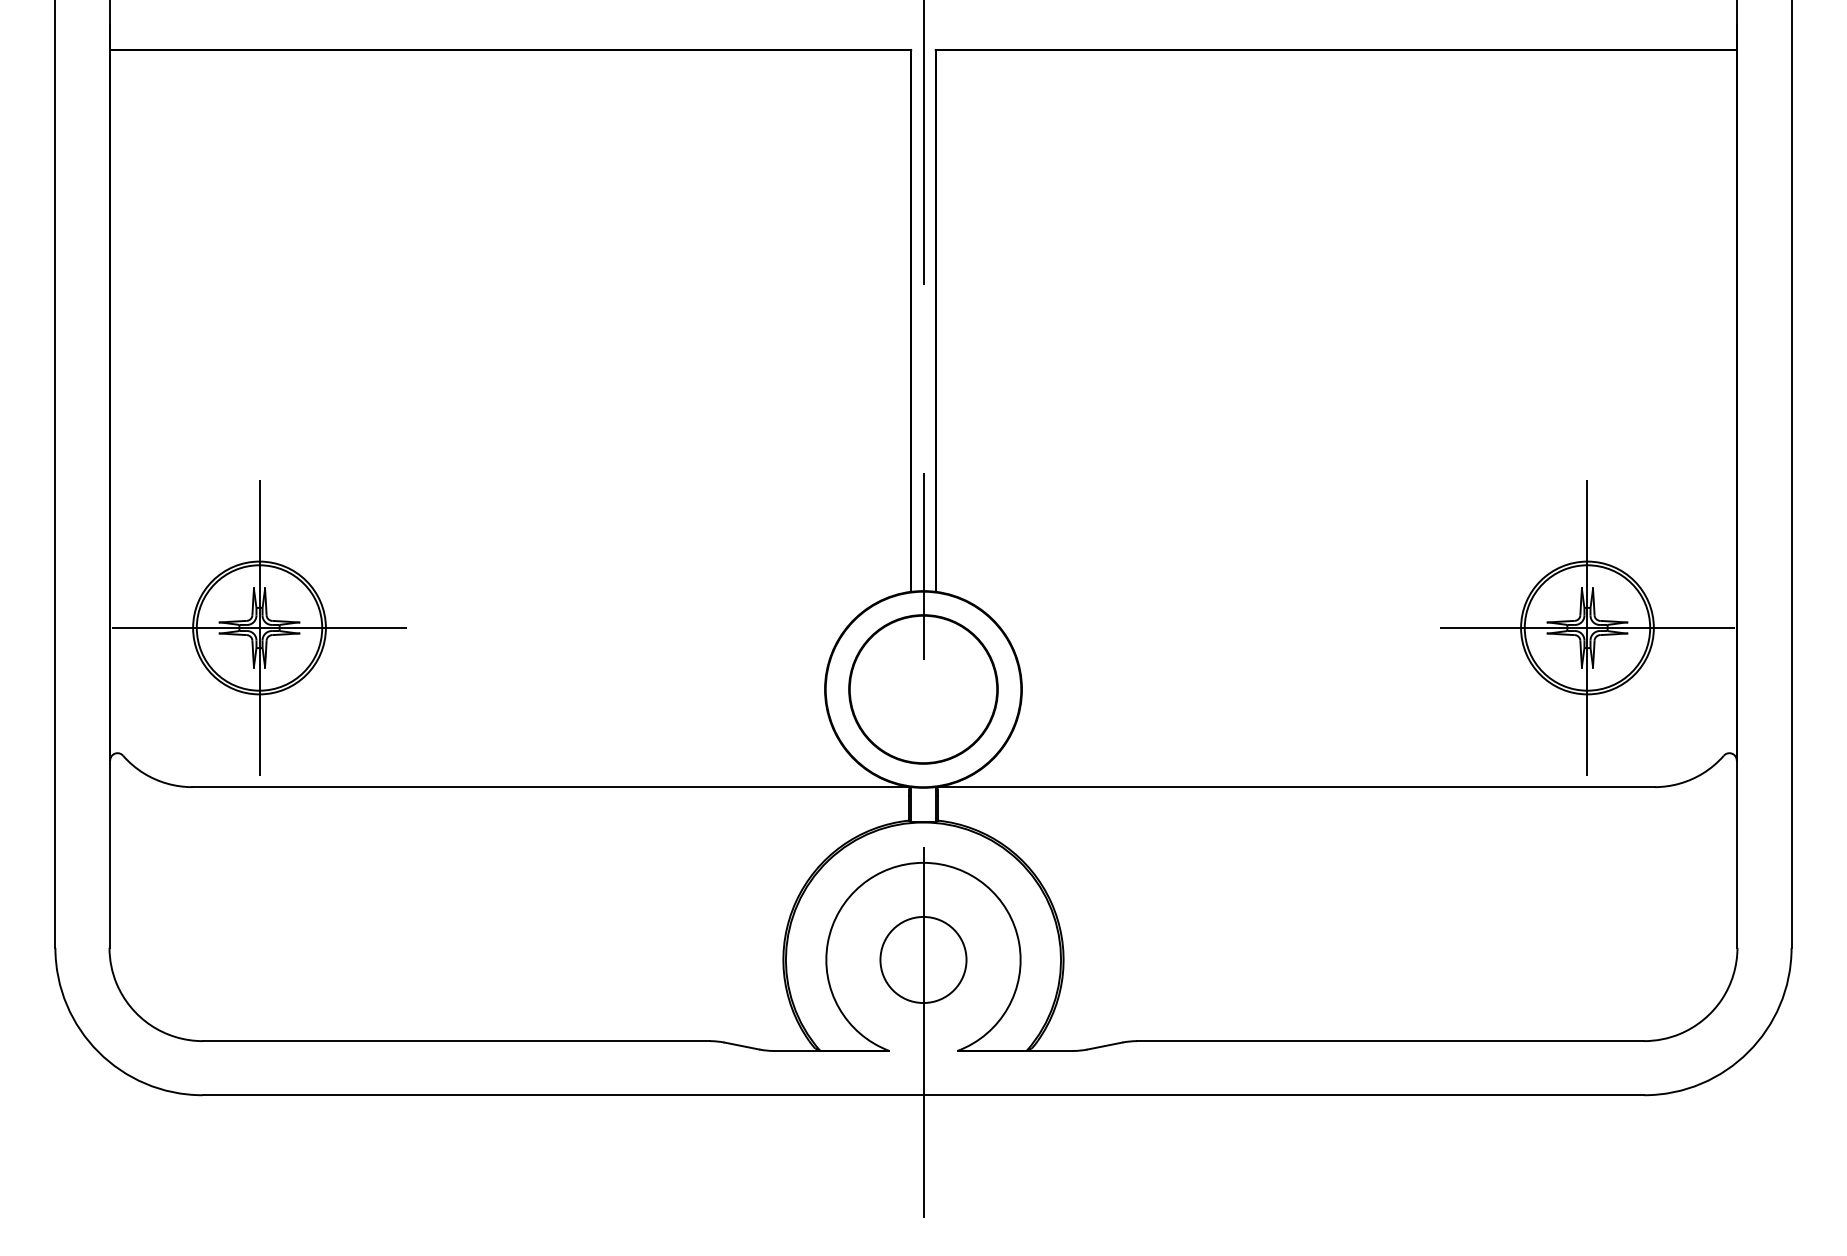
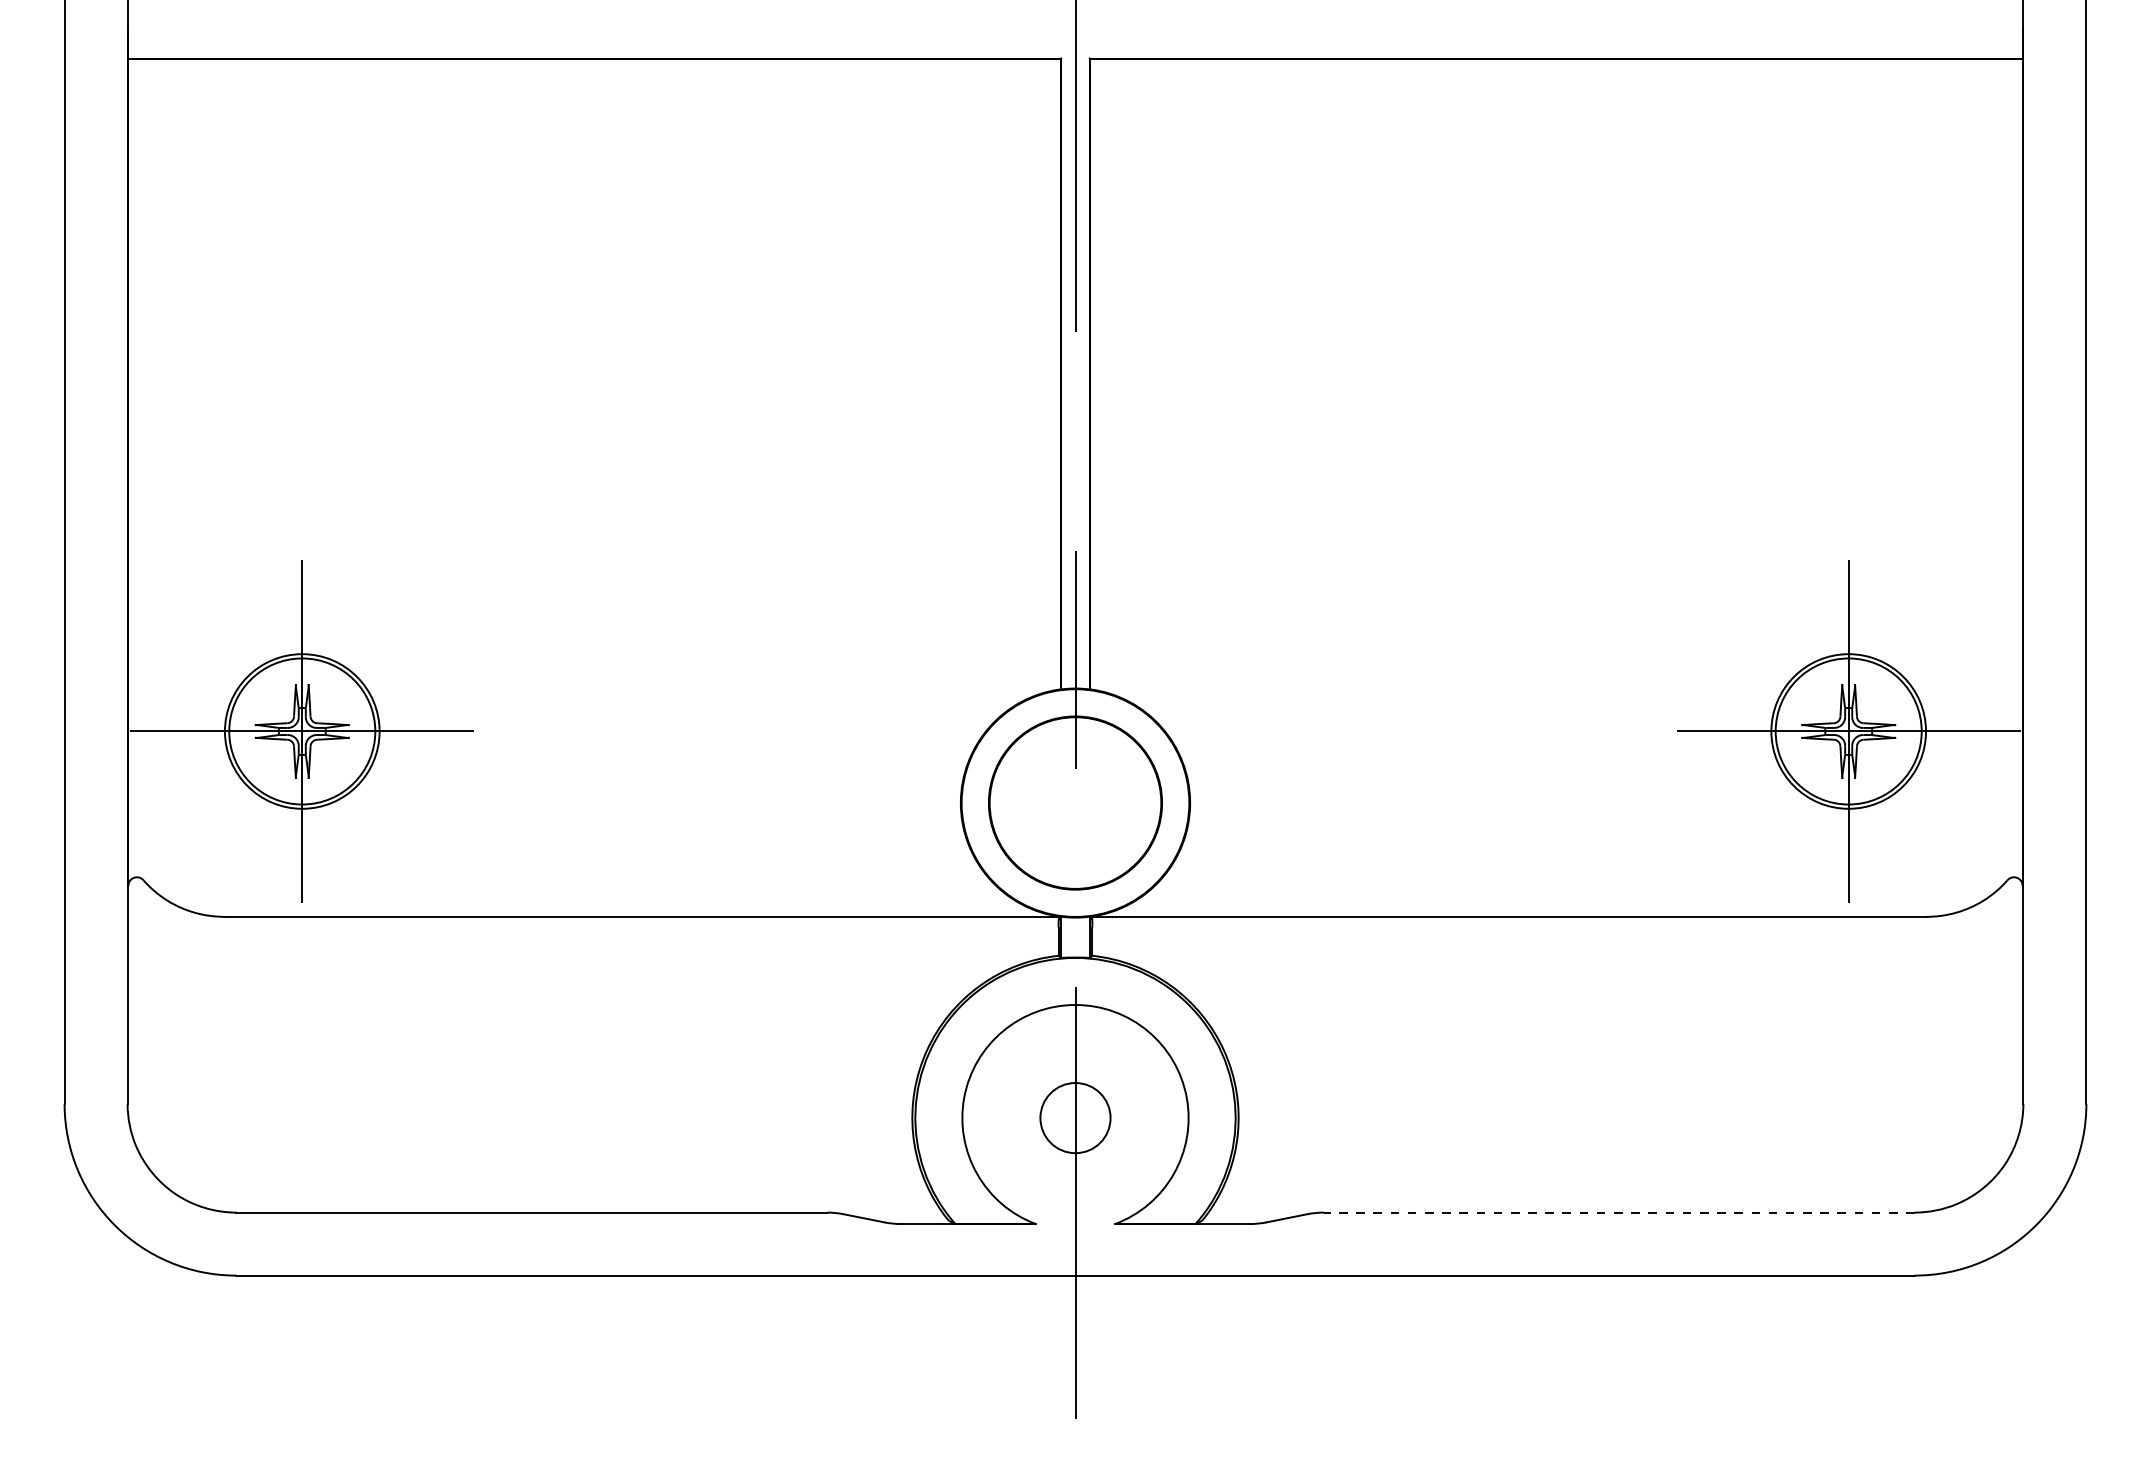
circle: (923, 959) -> (1075, 1117), size x0.7
line: (1390, 1041) -> (1619, 1213), solid -> dashed

